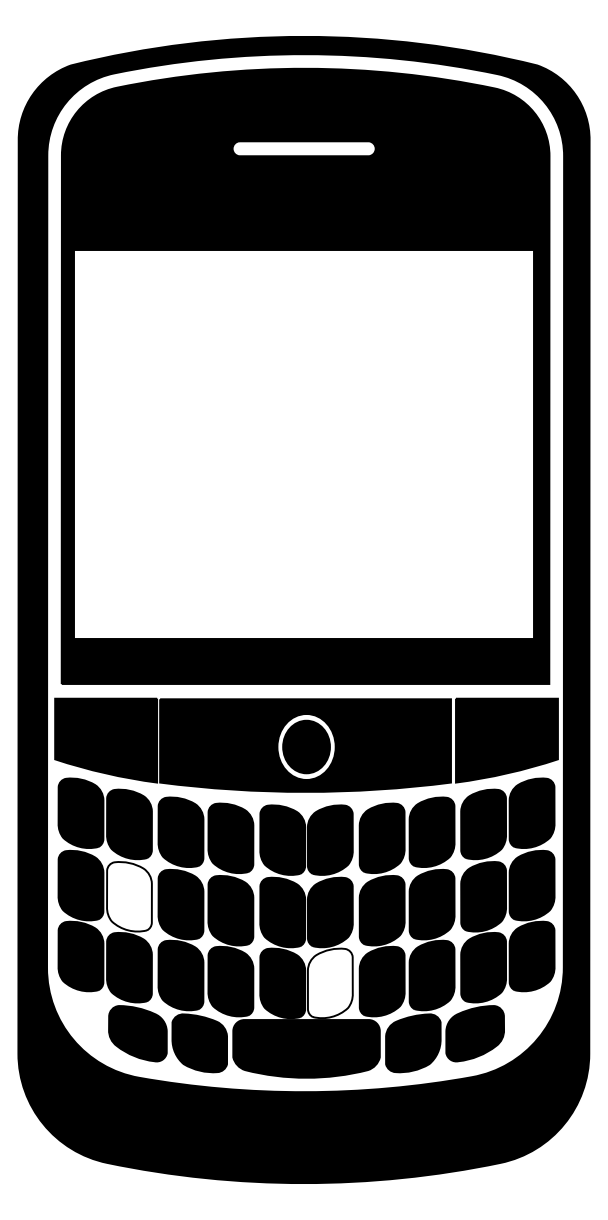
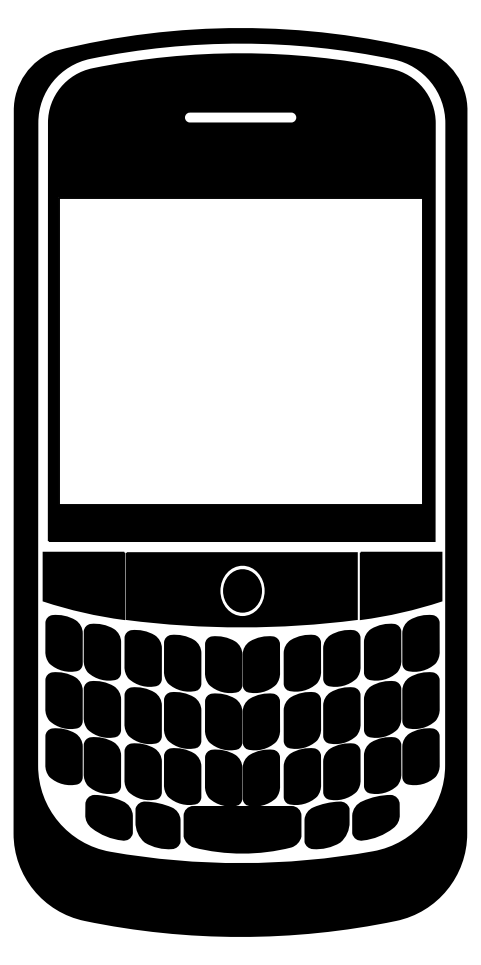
fill: (129, 896) -> (102, 709), added
fill: (329, 983) -> (260, 778), added

